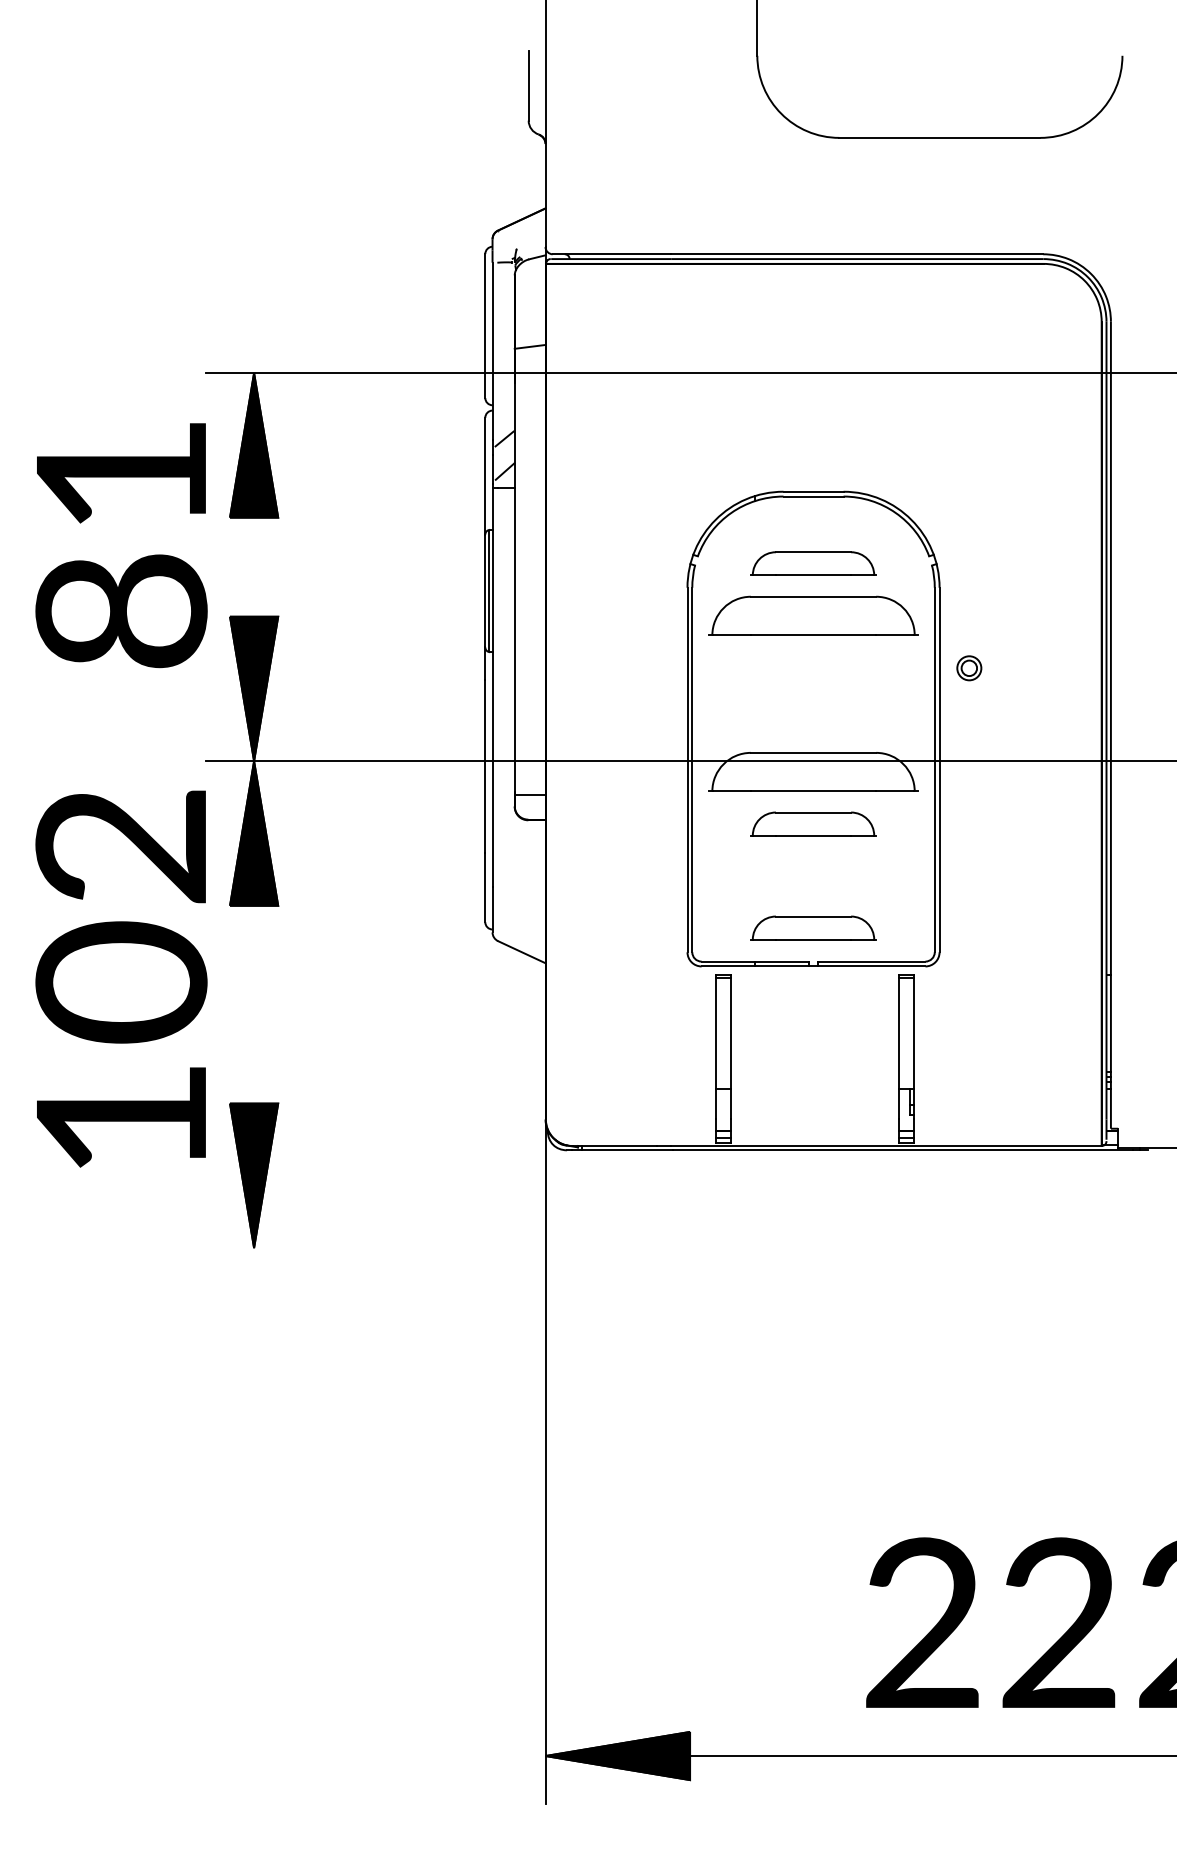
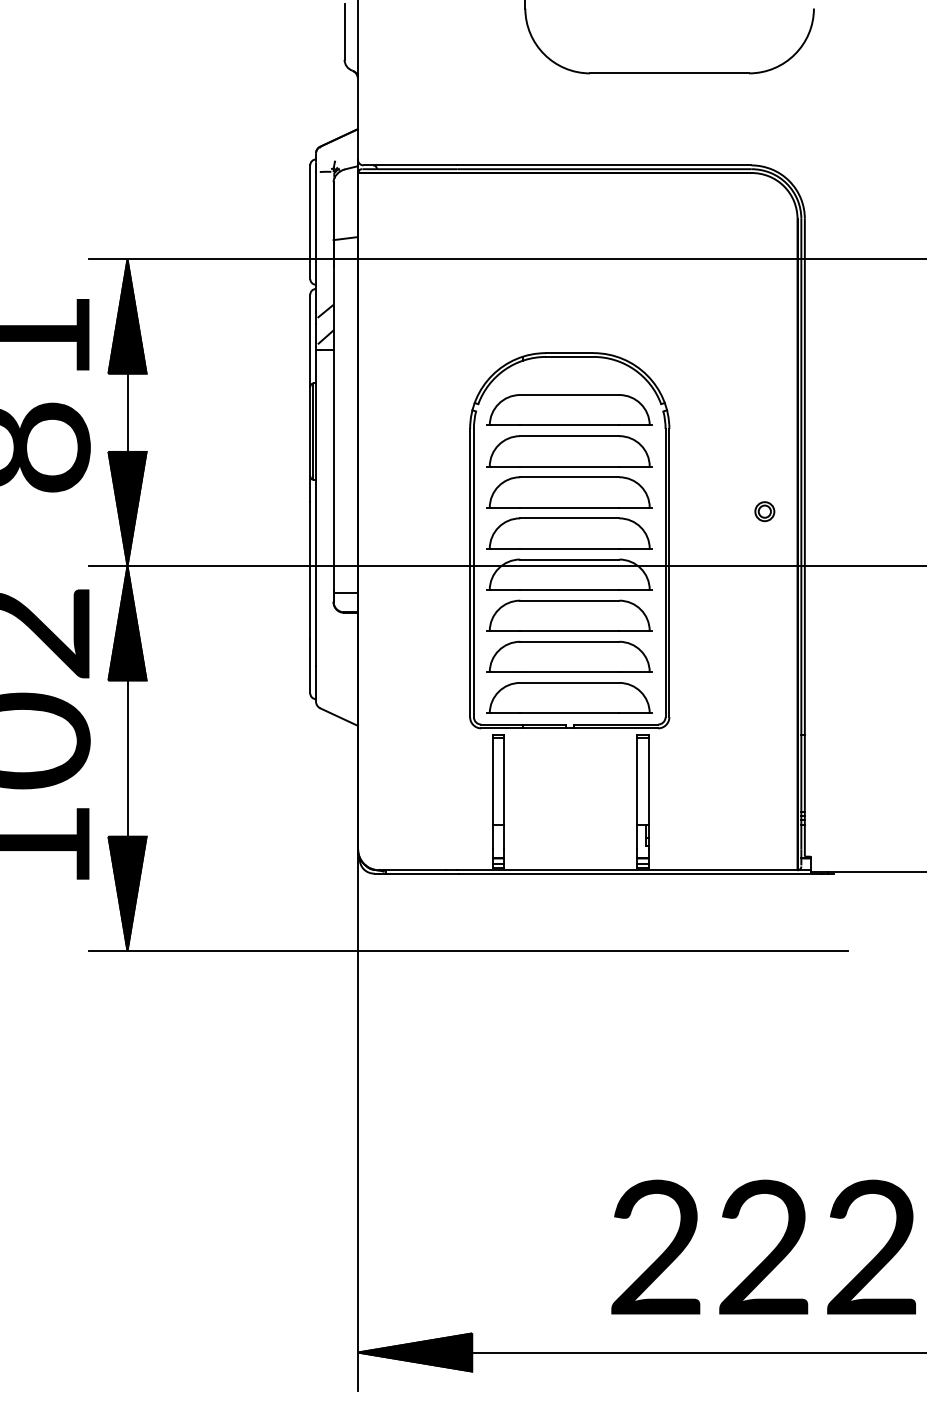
part: (813, 563) -> (569, 409), size x1.67
line: (254, 566) -> (127, 412), added
part: (813, 667) -> (569, 492), added
part: (969, 668) -> (764, 511), moved
part: (813, 719) -> (569, 533), added
part: (813, 823) -> (569, 615), size x1.67
part: (813, 875) -> (569, 656), added
part: (813, 927) -> (569, 697), size x1.67
line: (254, 1004) -> (127, 758), added
line: (684, 1248) -> (467, 951), added

